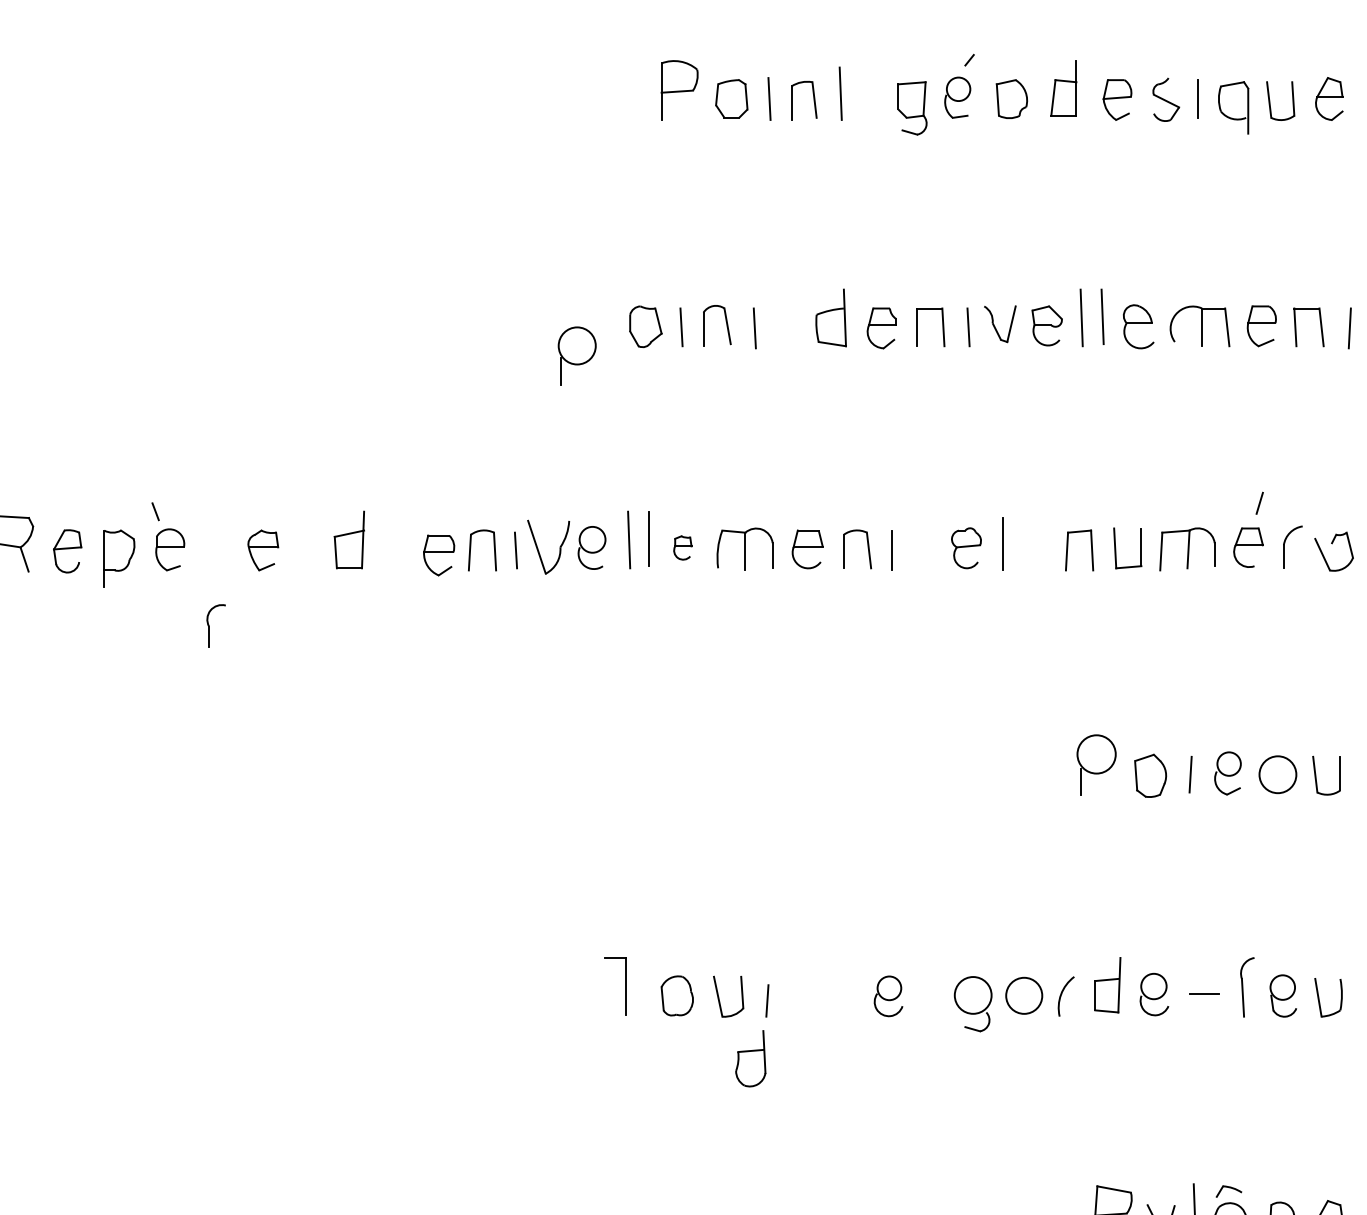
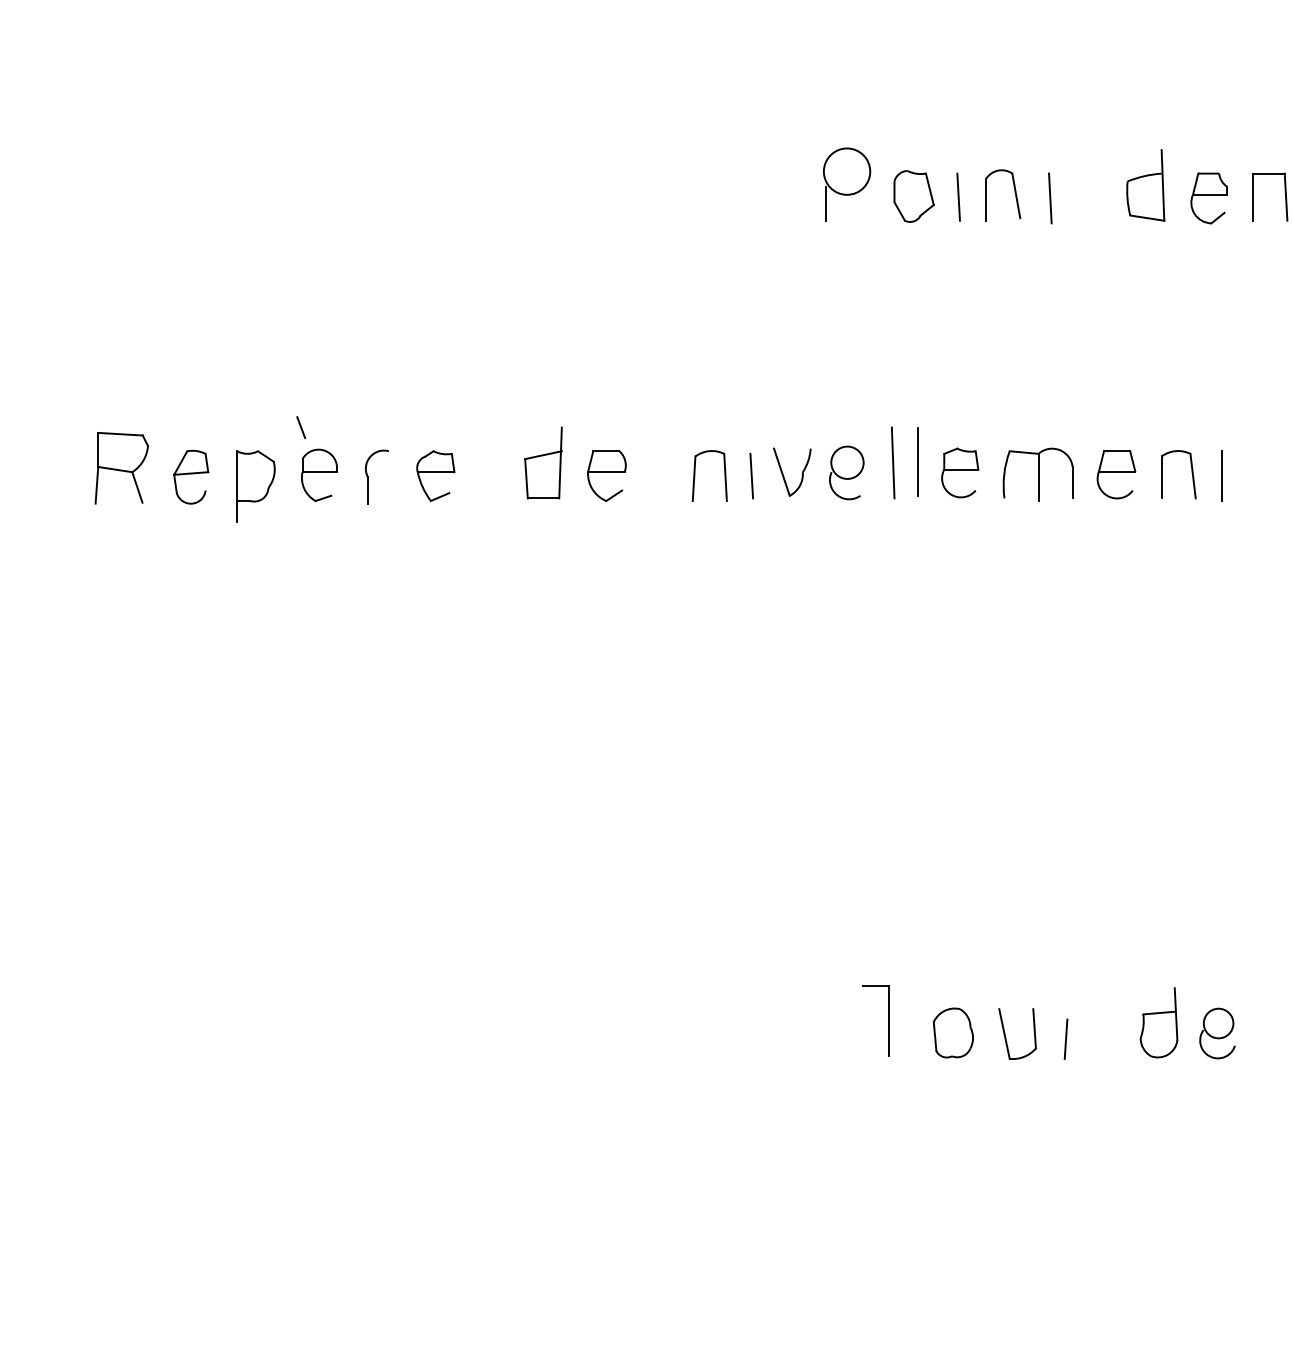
part: (576, 355) -> (846, 183), moved
part: (547, 547) -> (791, 472), size x0.71
part: (682, 547) -> (959, 472), size x1.67
part: (439, 555) -> (607, 476), moved
part: (215, 625) -> (376, 476), moved
part: (750, 1058) -> (1158, 1022), moved

